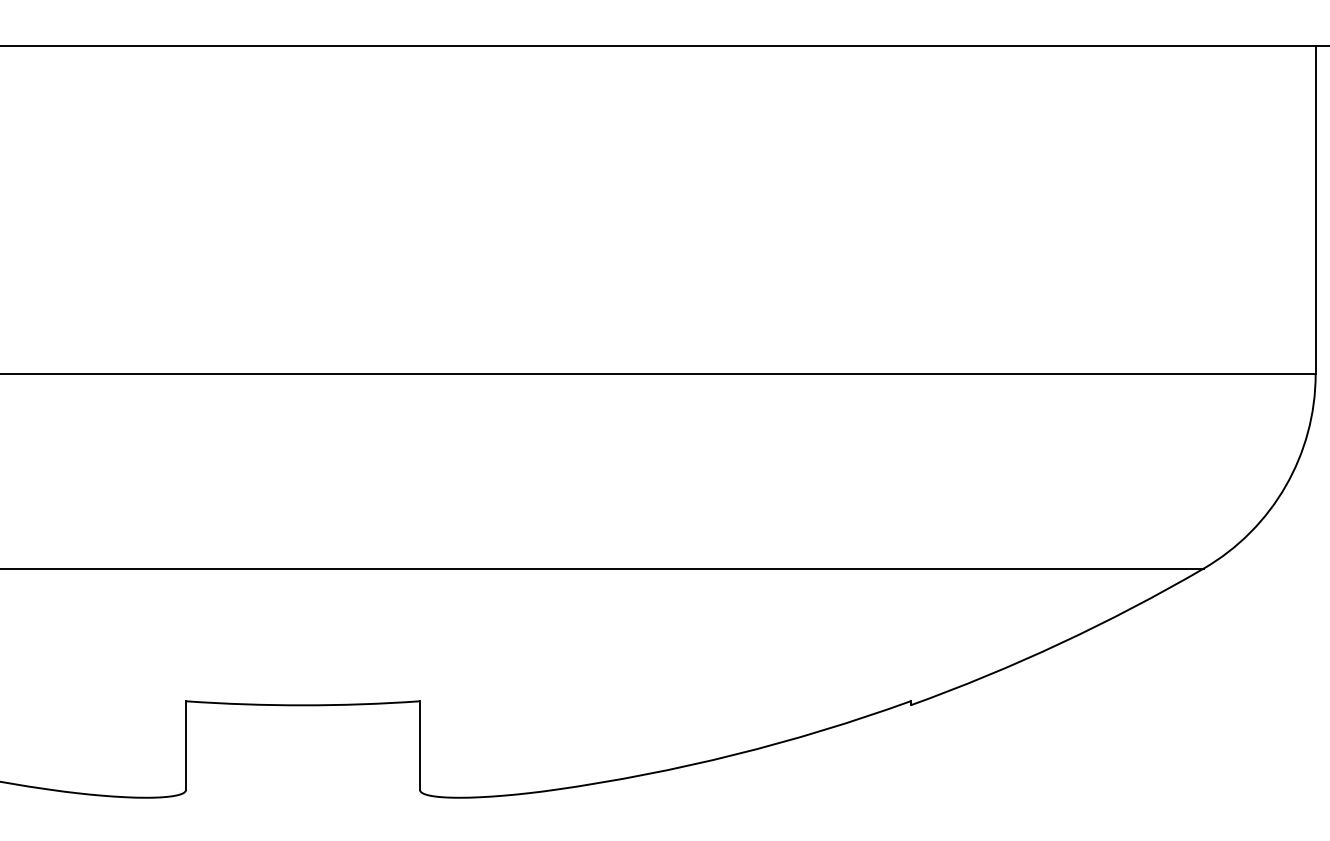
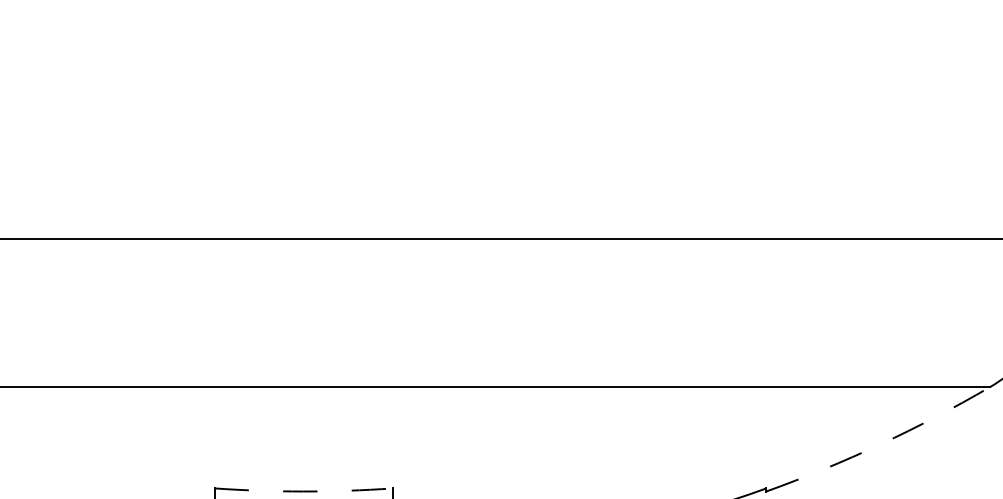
arc: (1060, 643) -> (880, 444), solid -> dashed
arc: (303, 705) -> (304, 491), solid -> dashed

